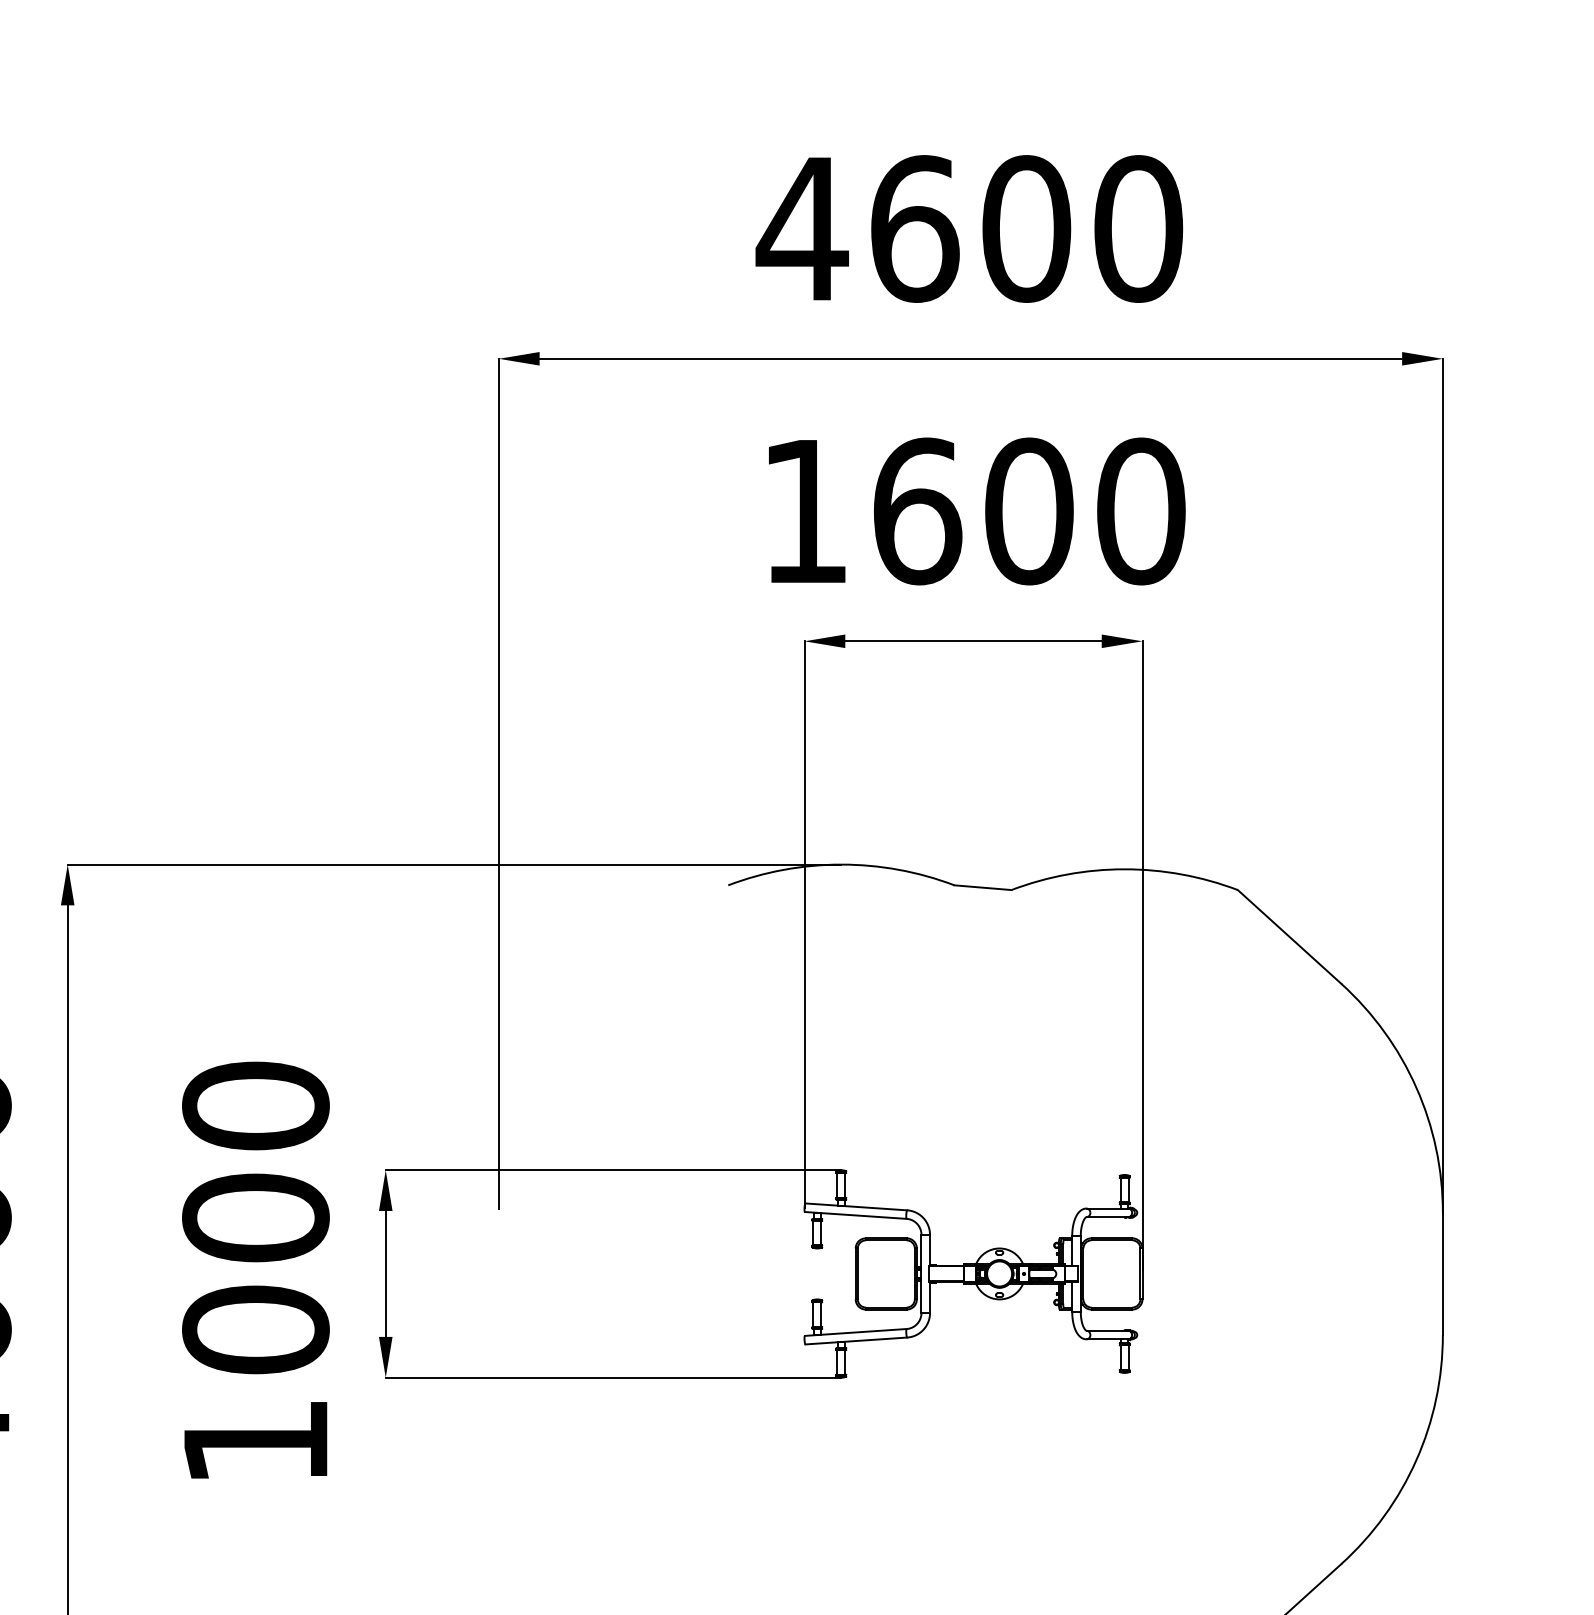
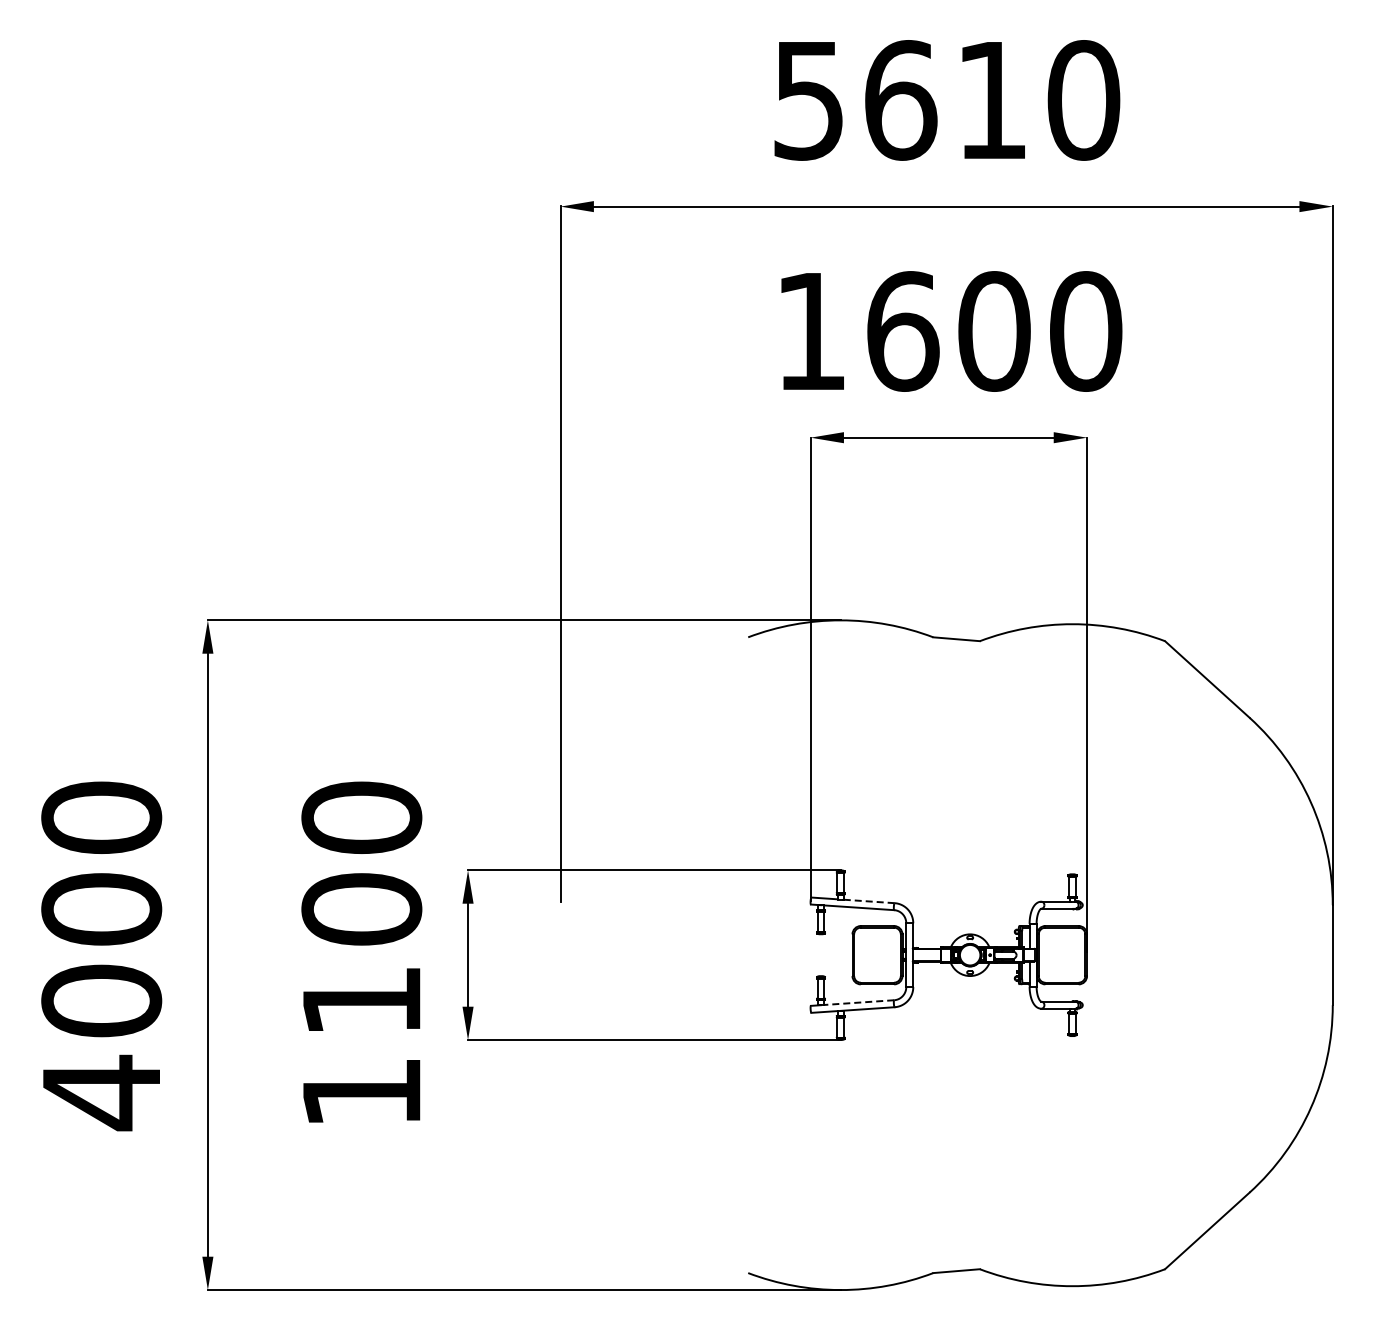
text: (913, 229) -> (899, 100), 4600 -> 5610
line: (874, 1208) -> (867, 901), solid -> dashed
text: (255, 1329) -> (361, 1000), 1000 -> 1100
line: (863, 1331) -> (858, 1002), solid -> dashed

